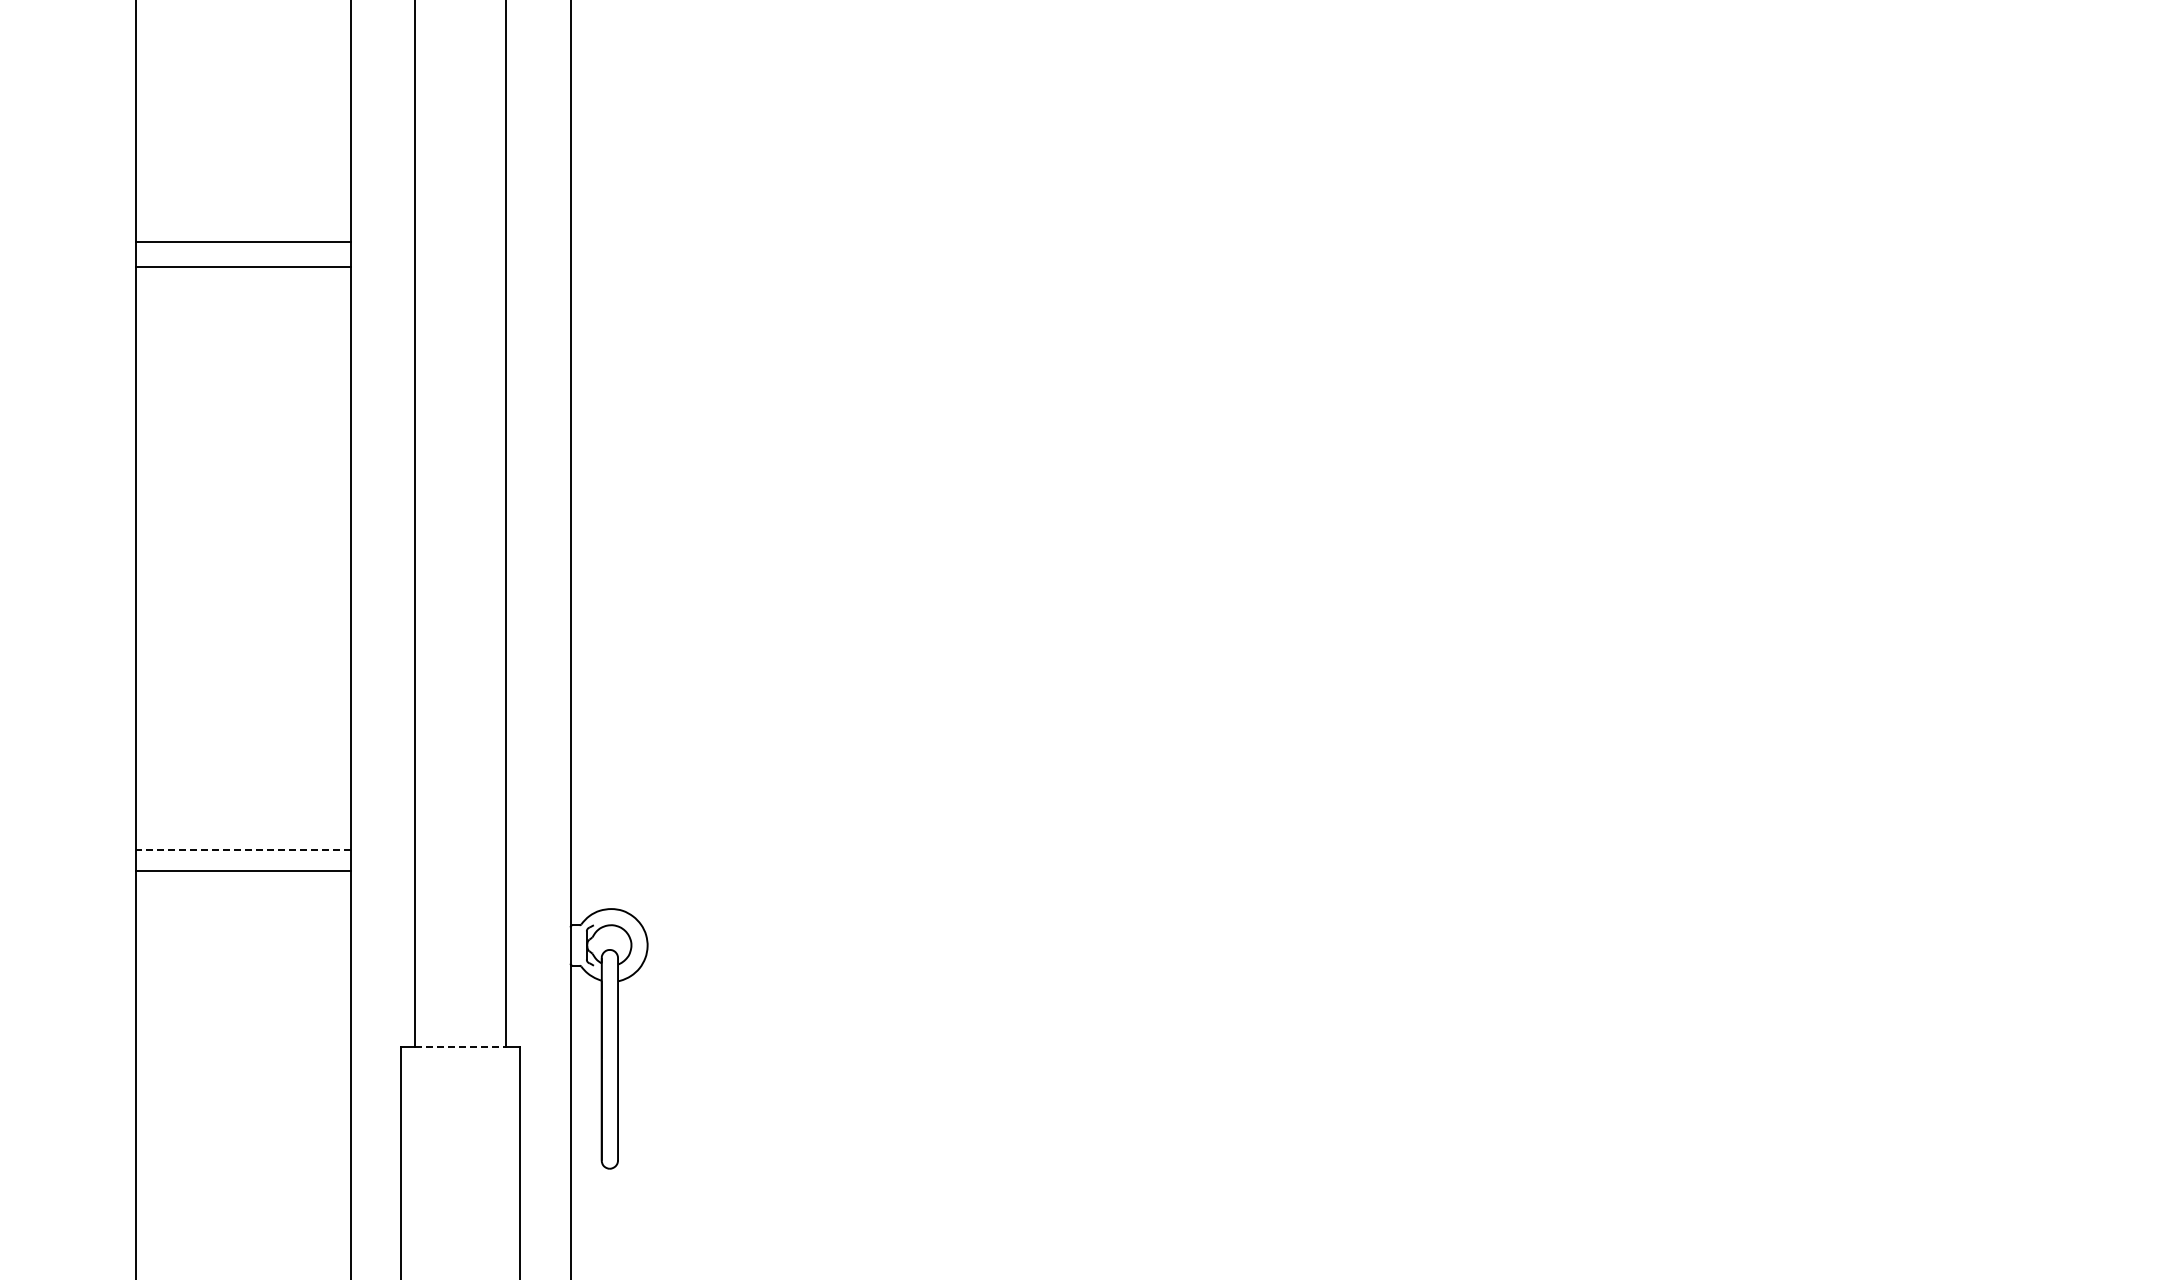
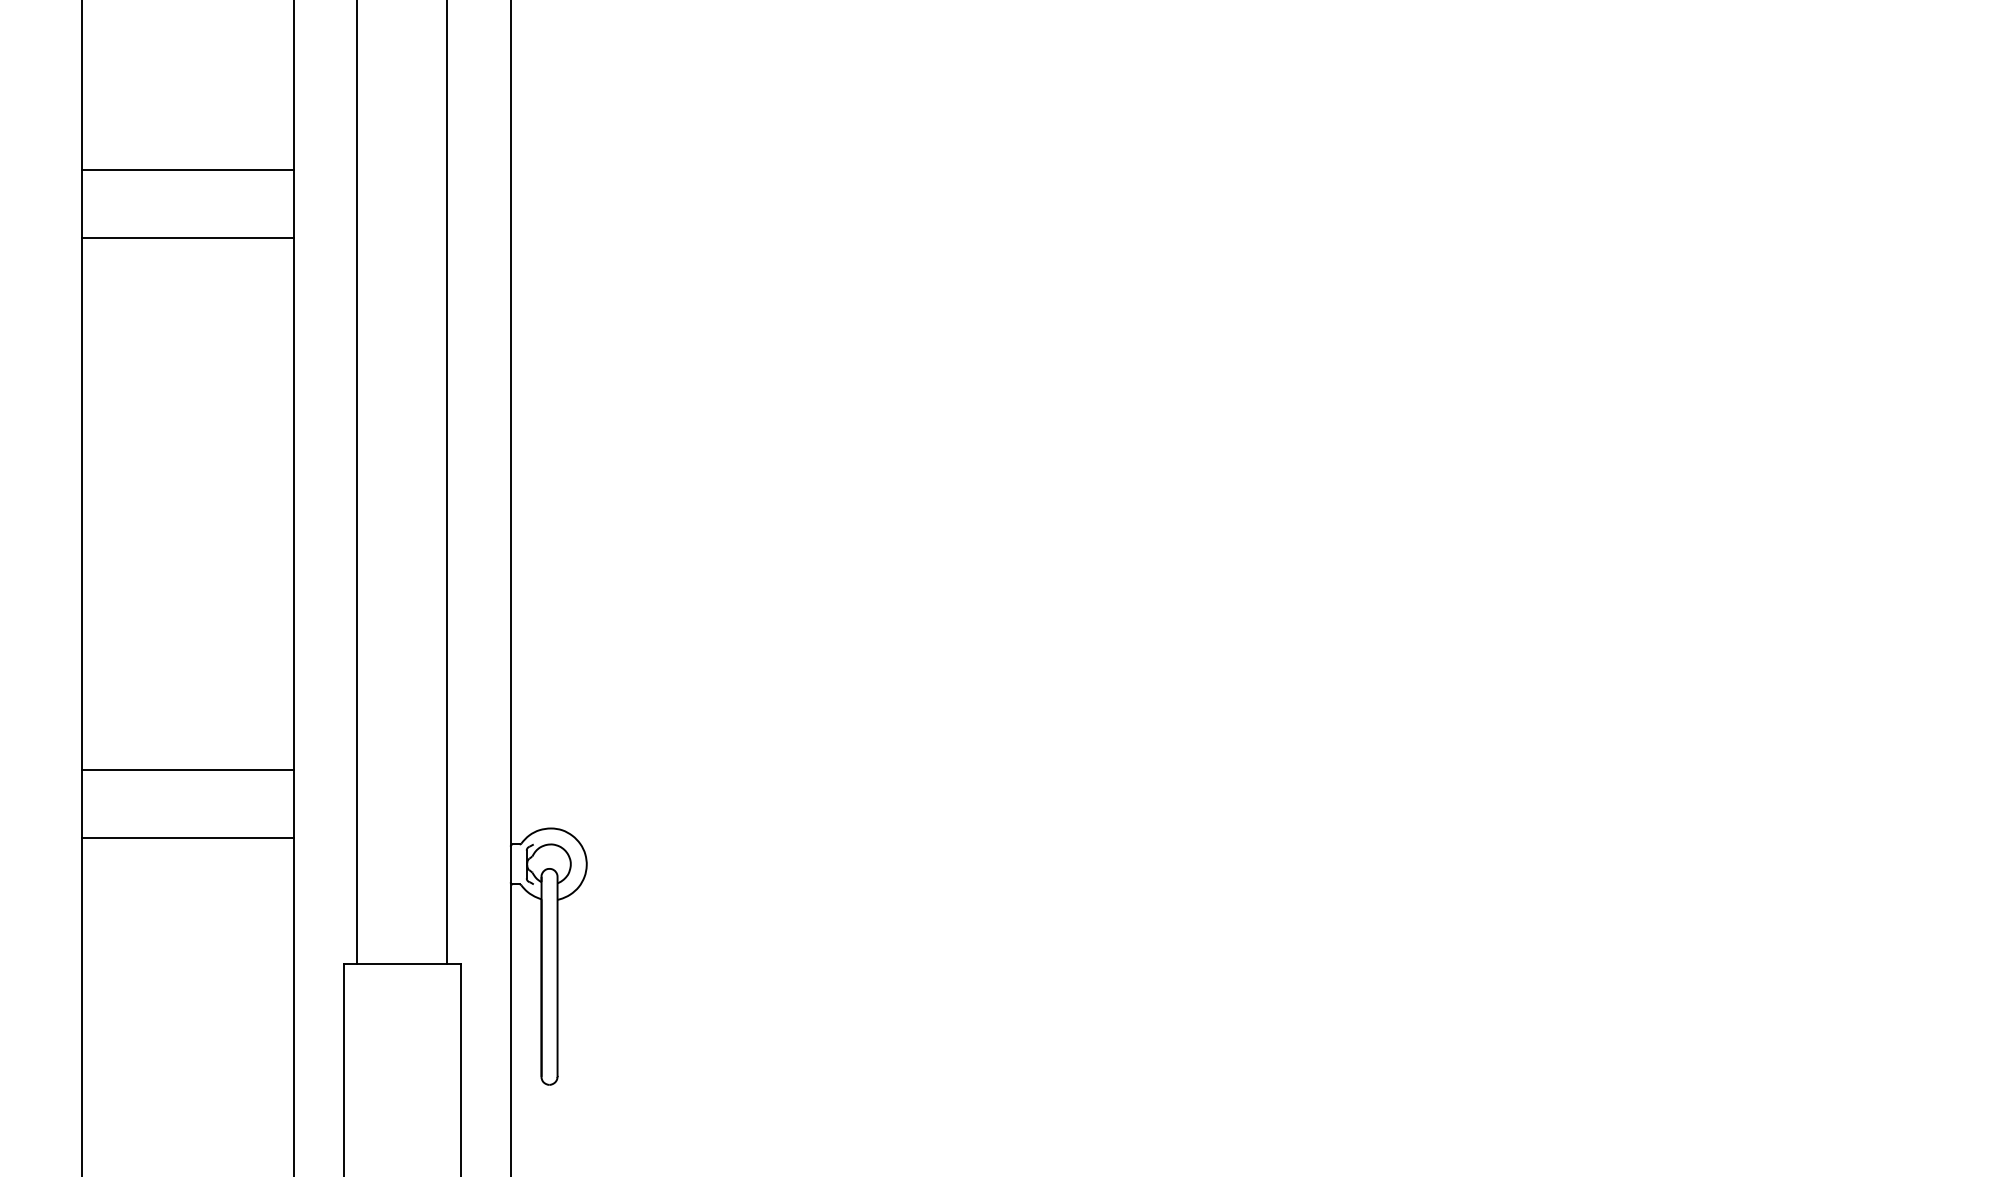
line: (243, 267) -> (187, 238), moved
line: (242, 850) -> (186, 770), dashed -> solid
line: (243, 871) -> (187, 838), moved
line: (460, 1046) -> (402, 964), dashed -> solid

